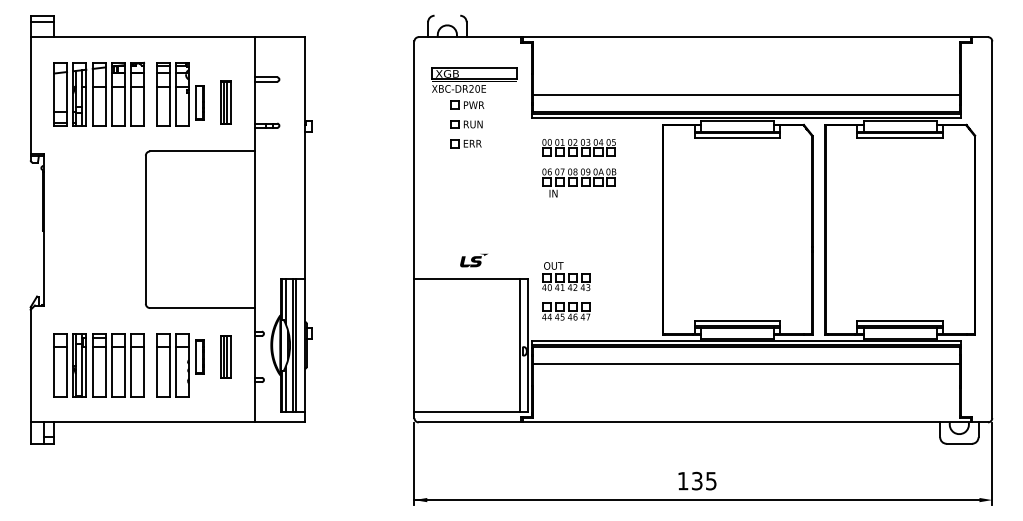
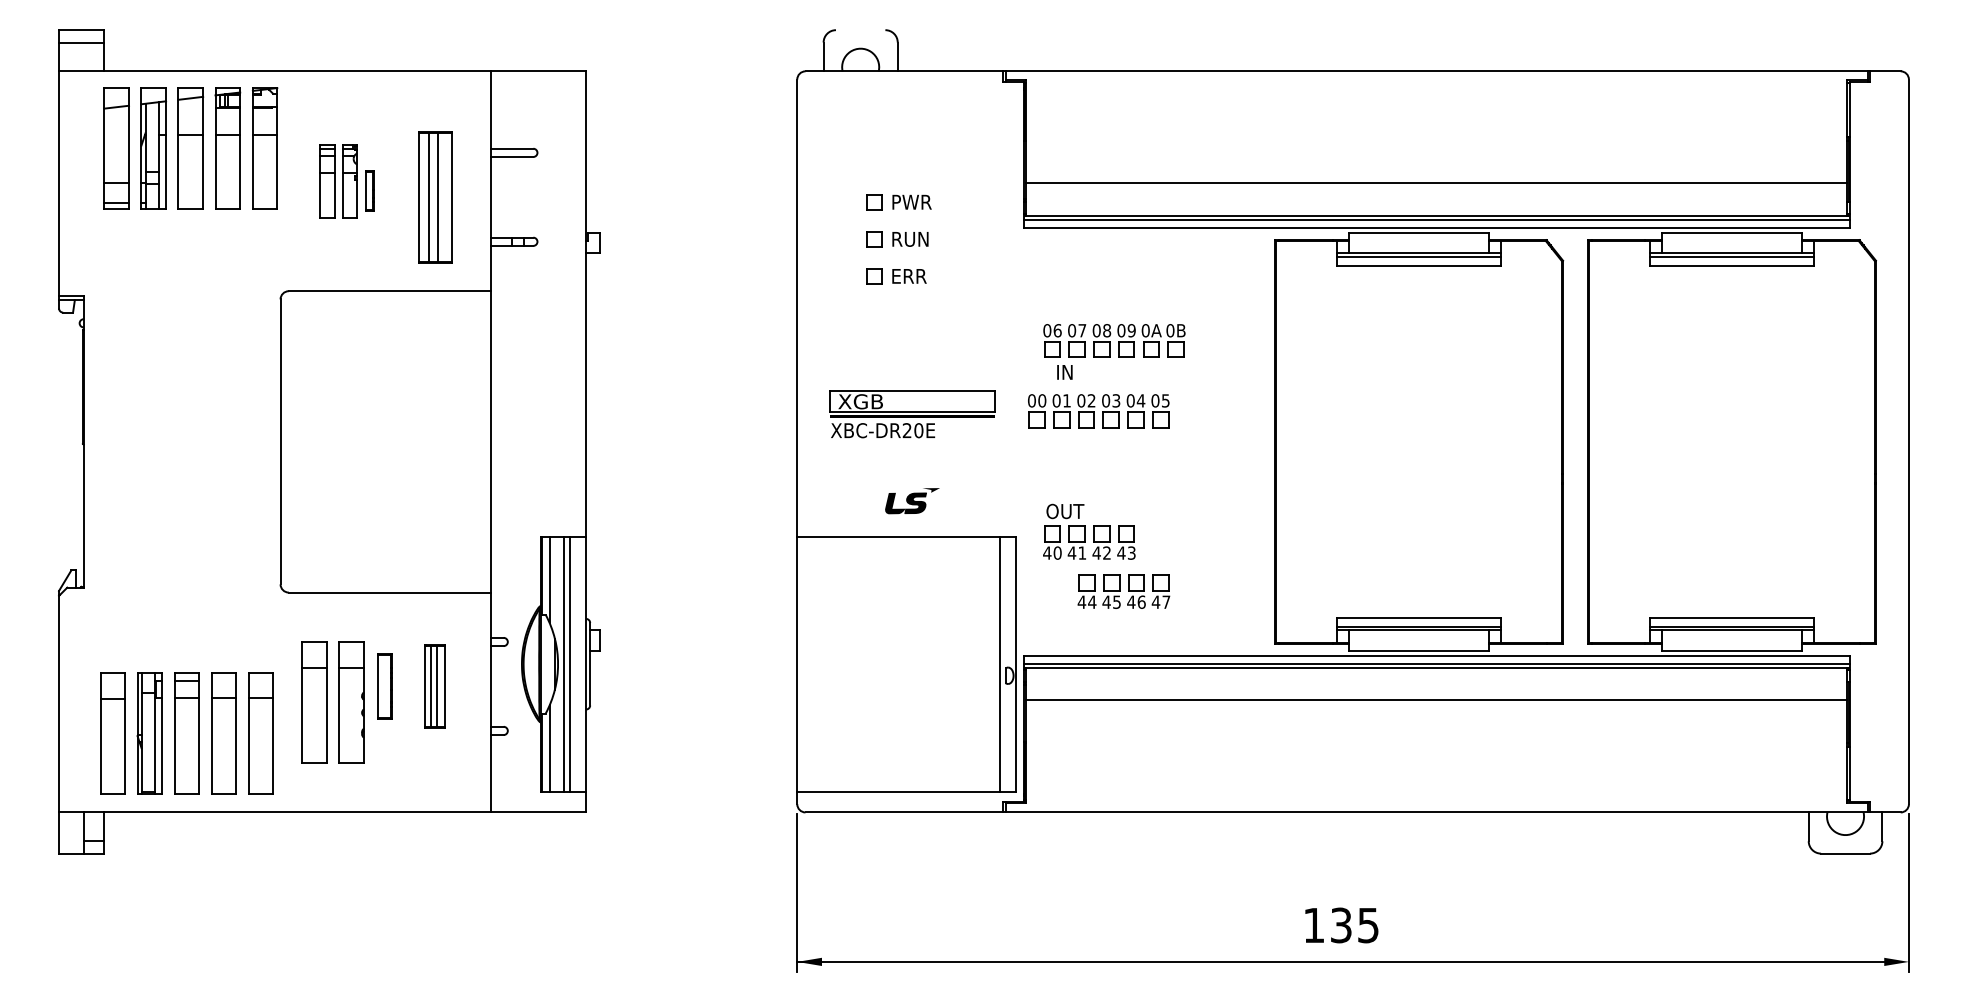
part: (474, 79) -> (912, 412), moved
part: (98, 93) -> (189, 147), moved
part: (180, 94) -> (347, 181), size x0.6
part: (225, 102) -> (433, 197), size x1.6
part: (578, 147) -> (1097, 410), moved
part: (566, 311) -> (1124, 591), moved
part: (98, 365) -> (185, 733), moved

